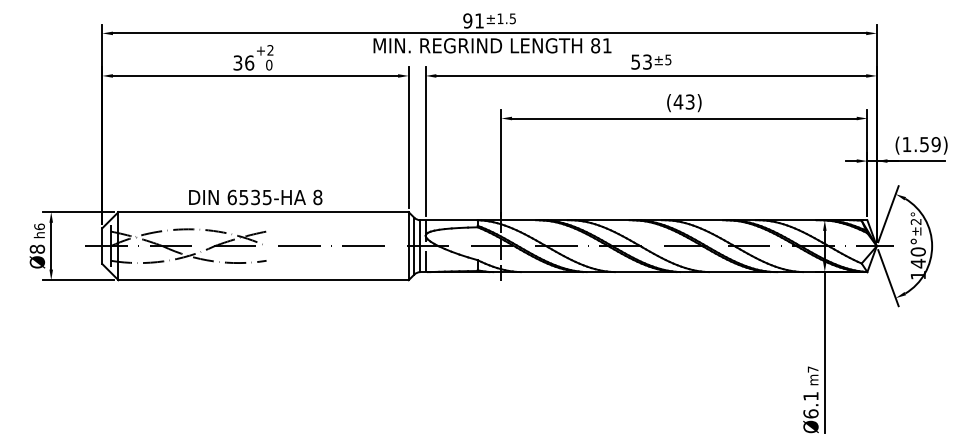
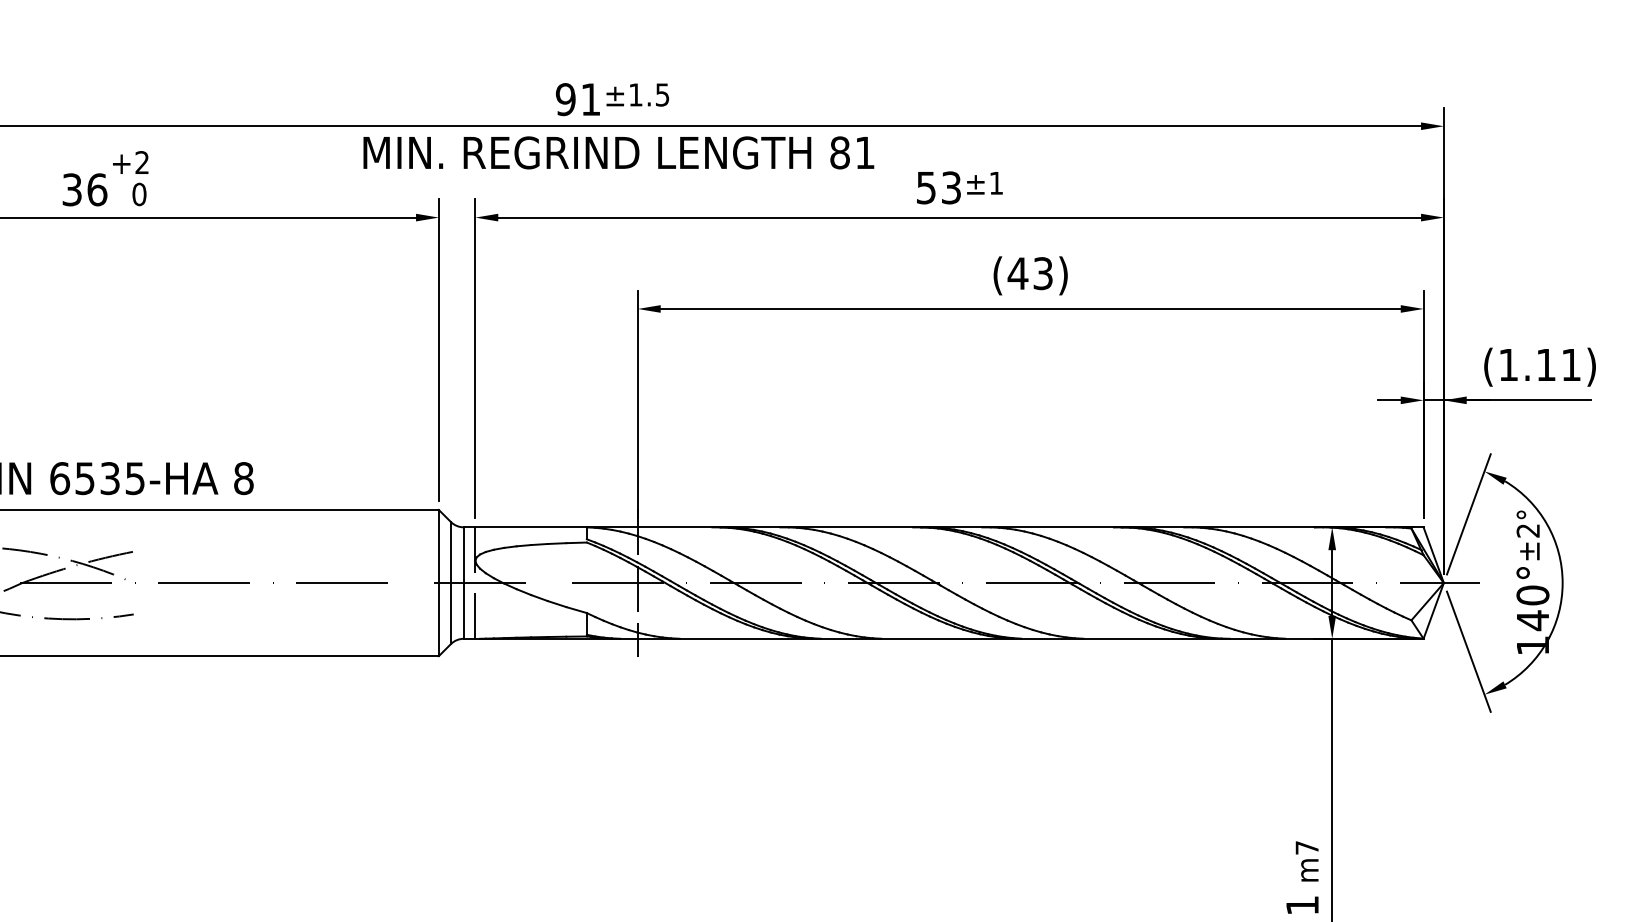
text: (668, 59) -> (996, 182), ±5 -> ±1
text: (930, 144) -> (1559, 364), (1.59) -> (1.11)

